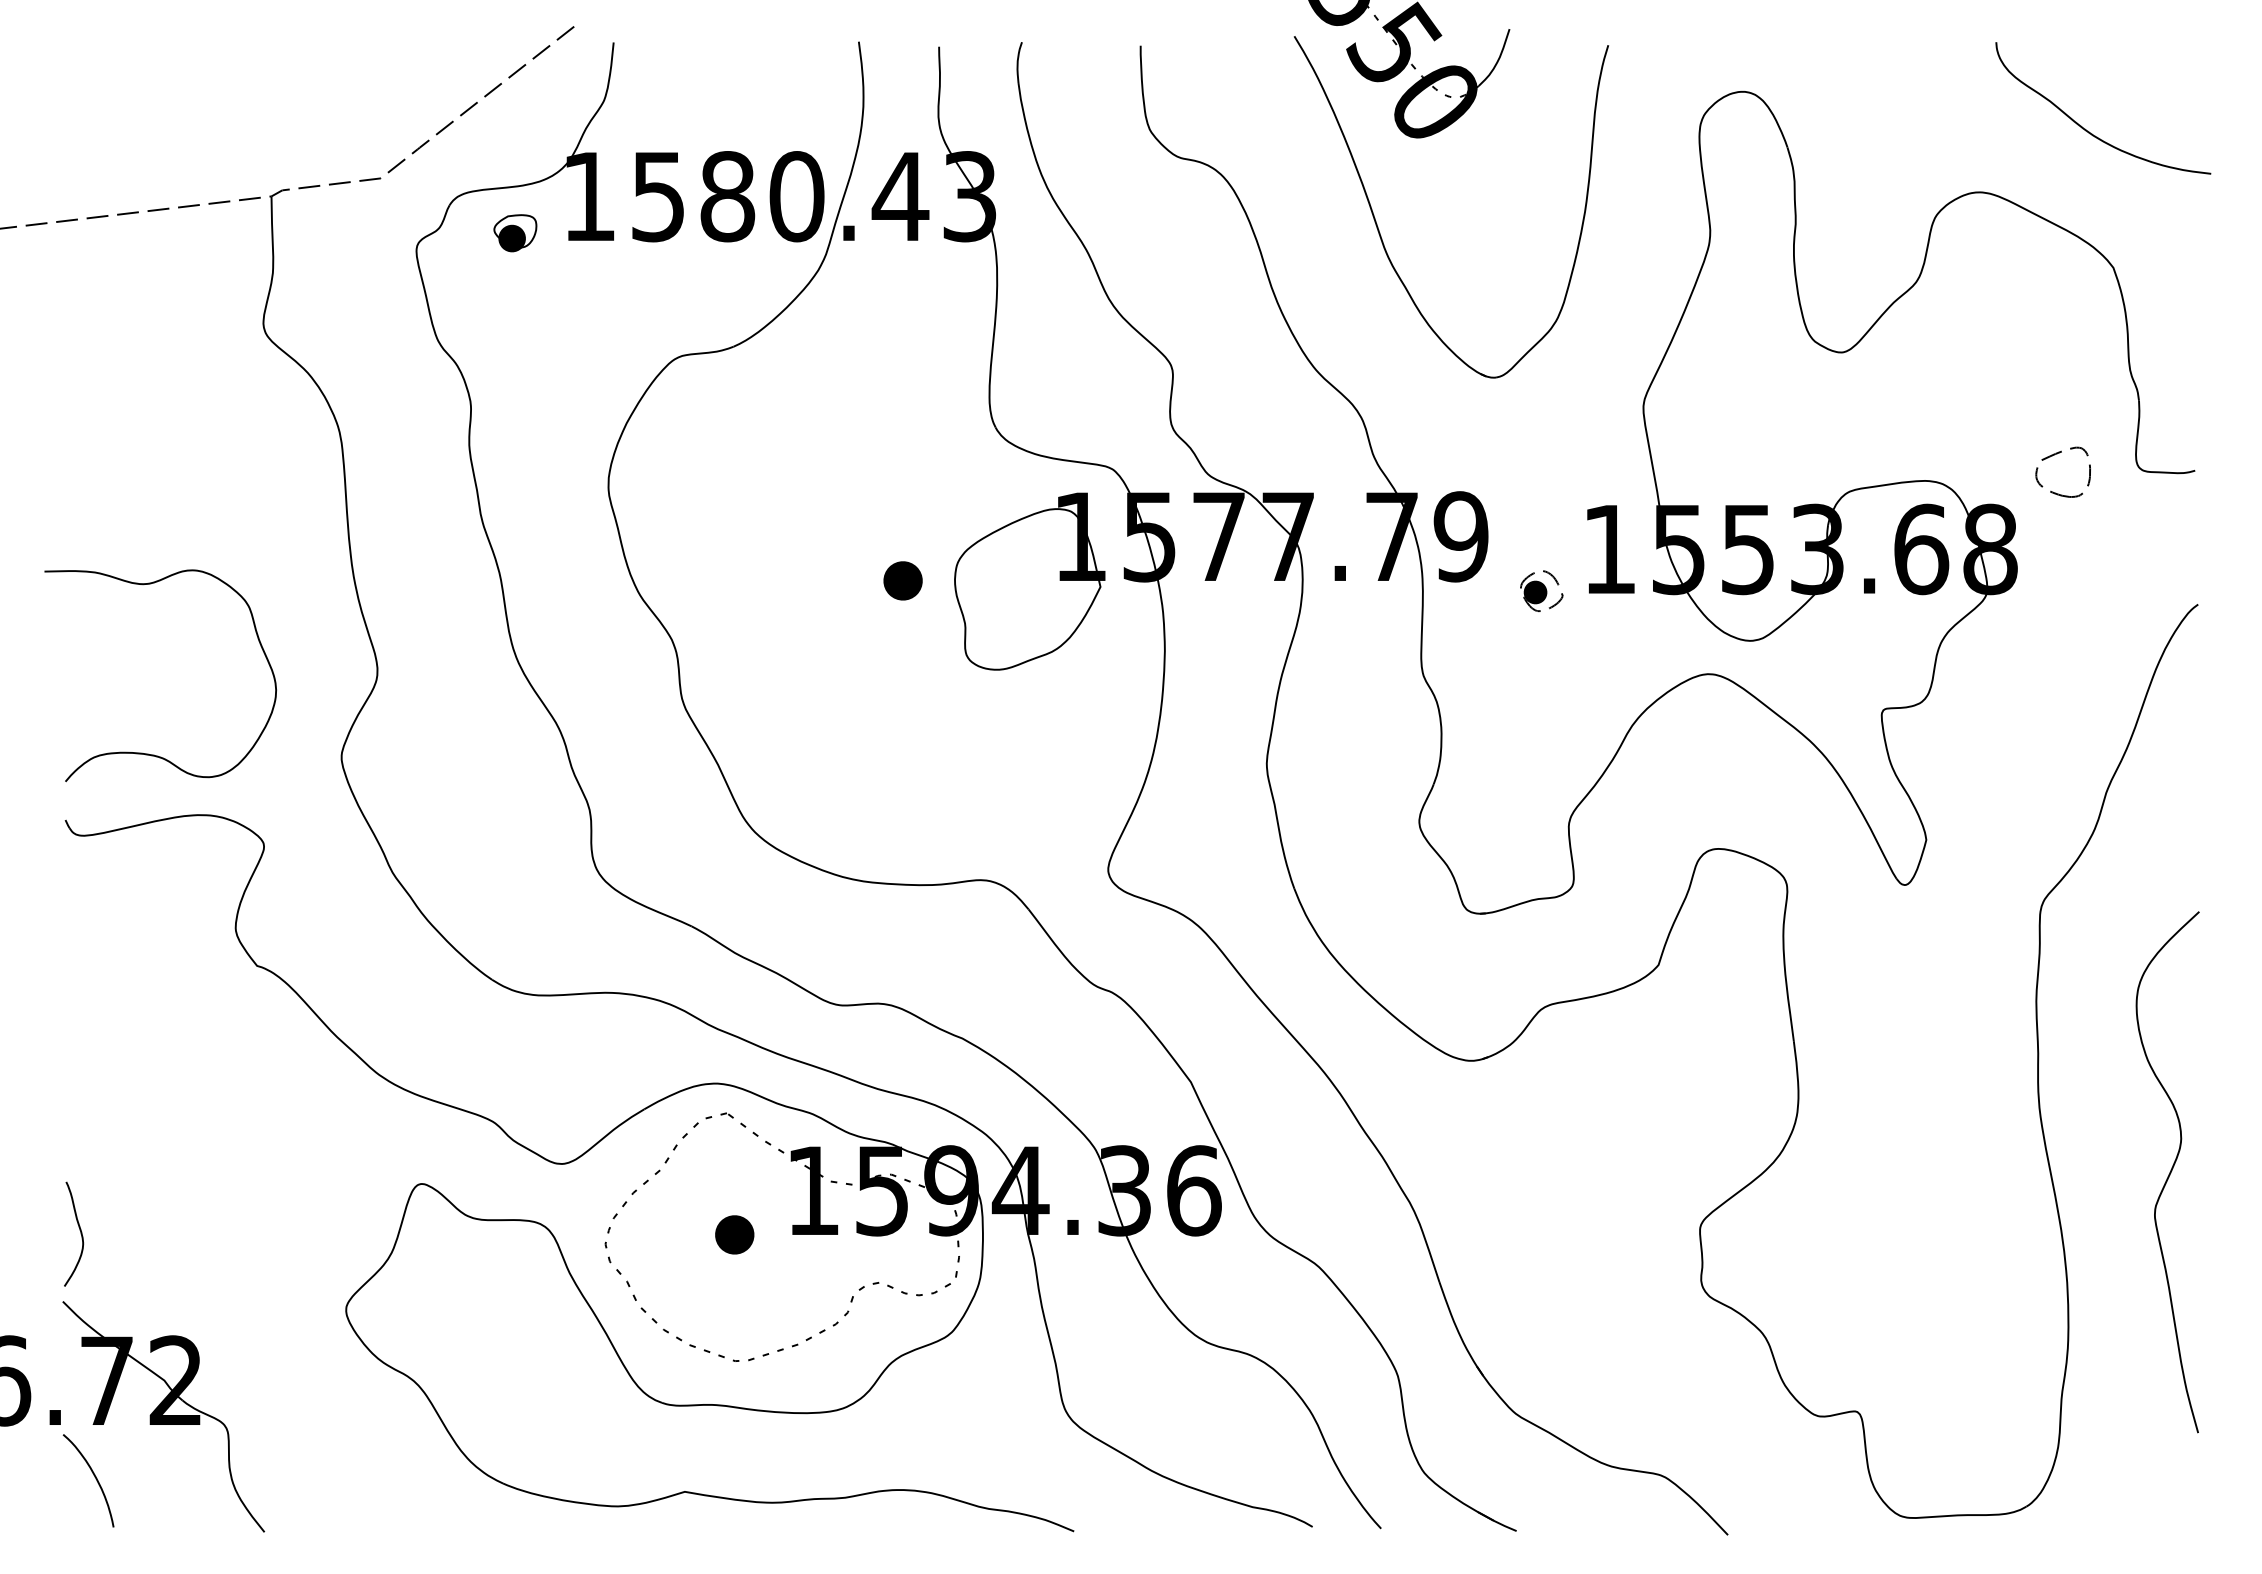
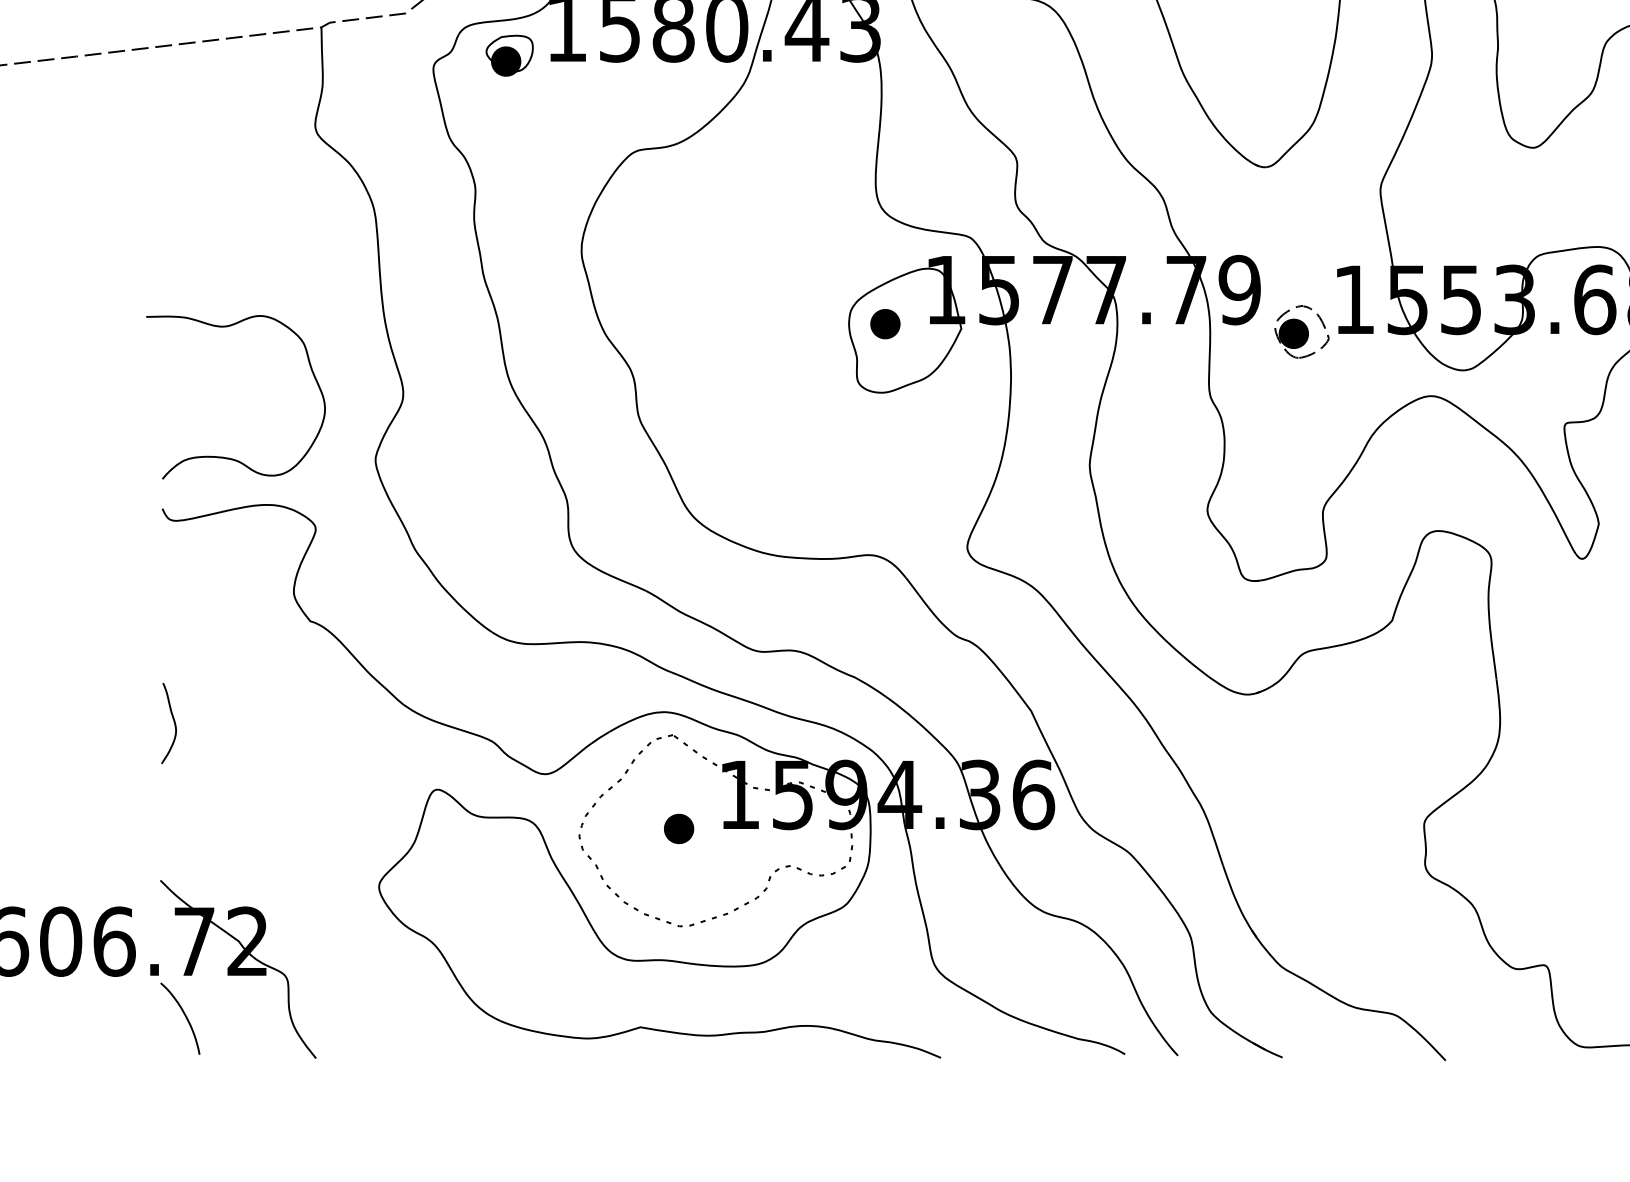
part: (515, 233) -> (509, 55), size x1.43
part: (902, 580) -> (884, 323), moved
part: (1541, 590) -> (1301, 331), size x1.67
curve: (79, 1230) -> (173, 720), moved

